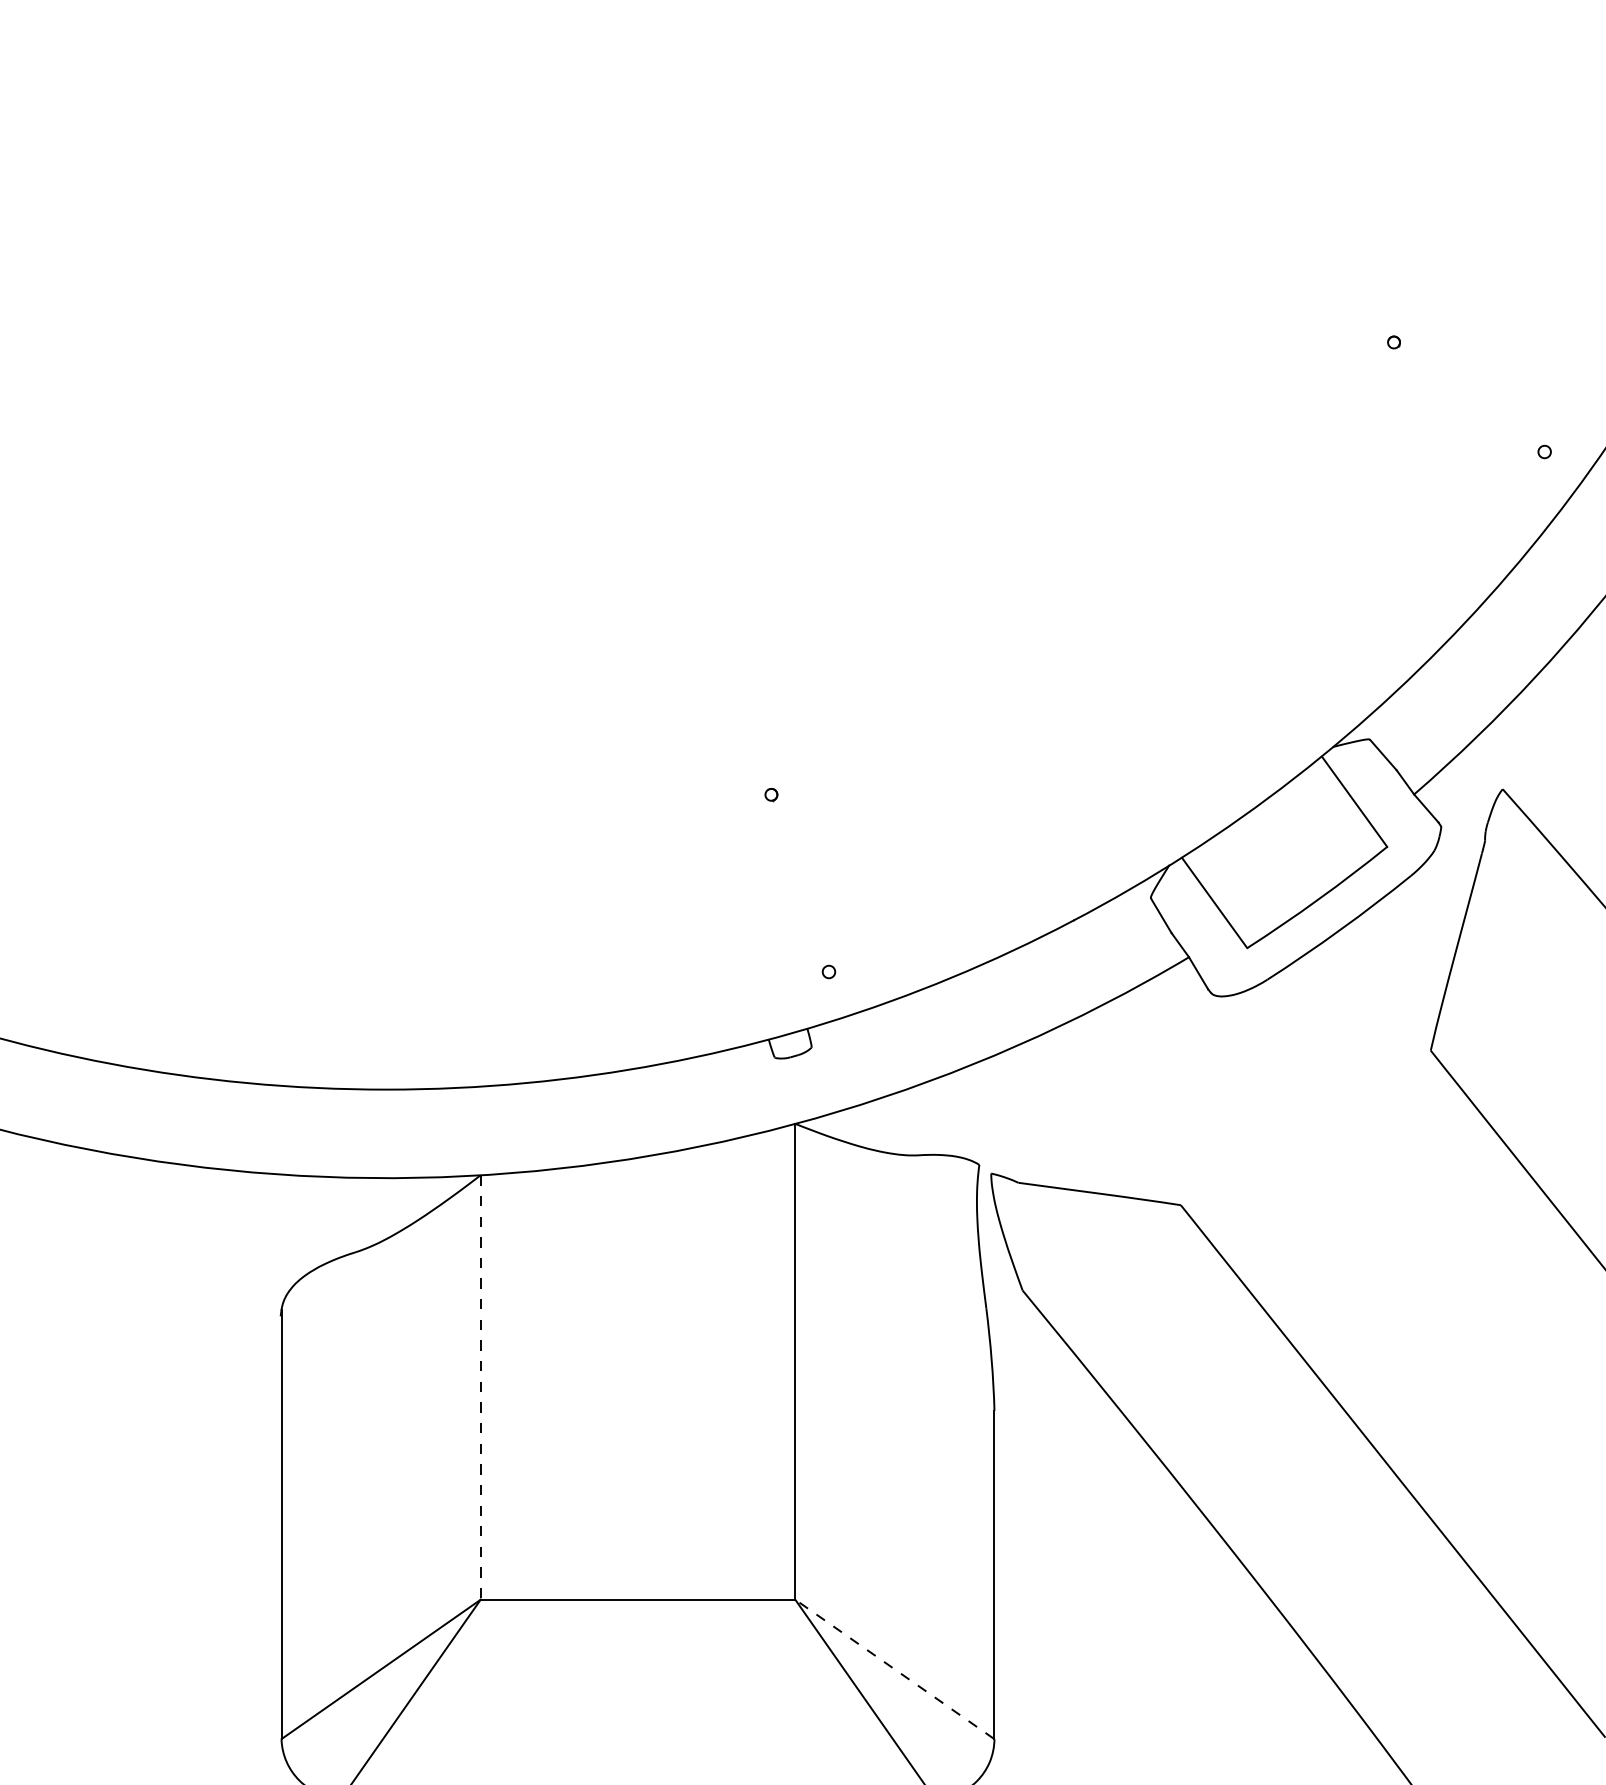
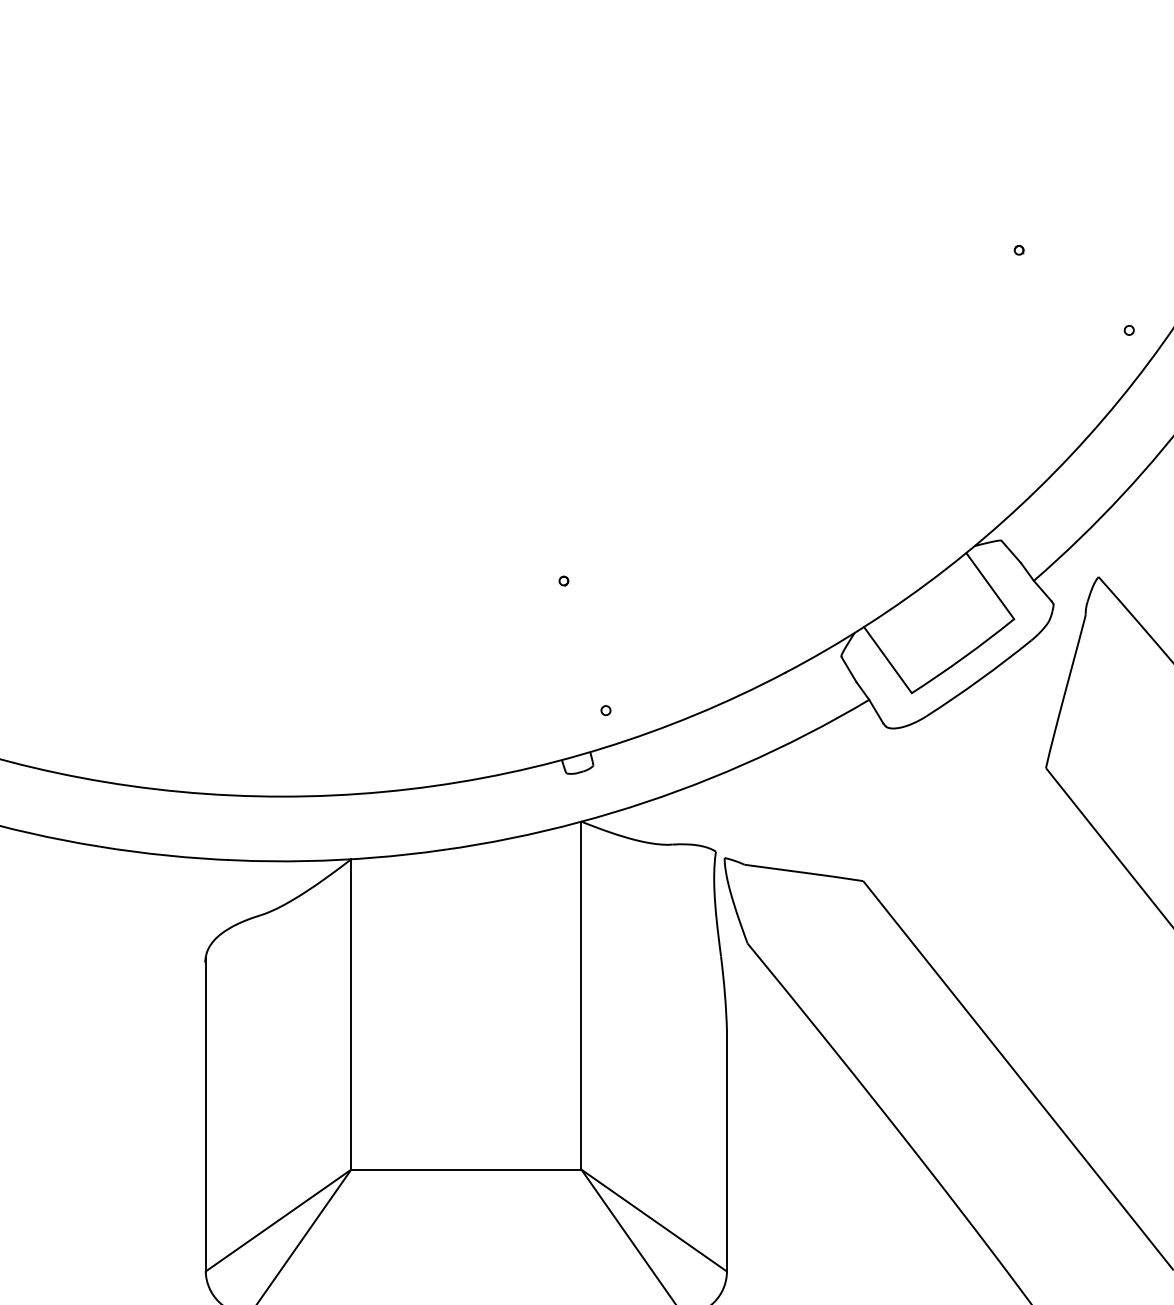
line: (480, 1387) -> (351, 1014), dashed -> solid
line: (895, 1669) -> (654, 1220), dashed -> solid

